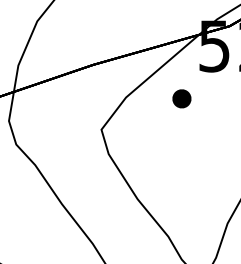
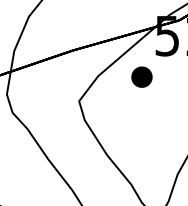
part: (181, 98) -> (141, 76), size x1.43

